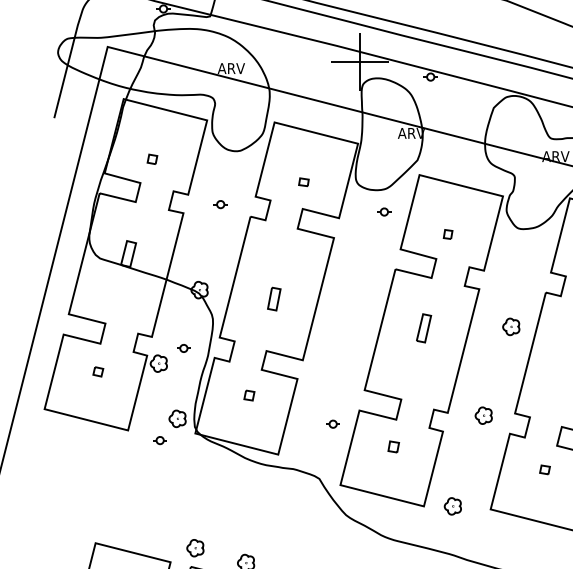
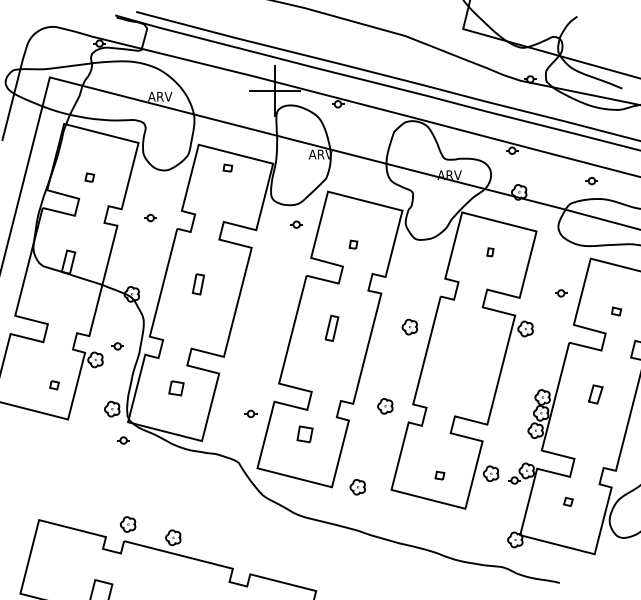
part: (303, 181) -> (227, 167), moved
part: (273, 299) -> (197, 284), moved
part: (98, 372) -> (54, 385), moved
part: (248, 395) -> (175, 388), size x1.6
part: (159, 440) -> (123, 440), moved
part: (393, 446) -> (304, 433), size x1.6
part: (544, 469) -> (439, 475), moved

